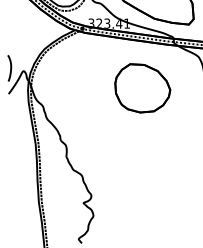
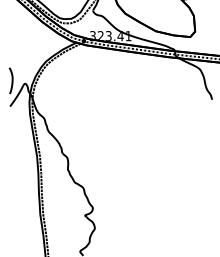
part: (142, 88) -> (143, 100), removed

